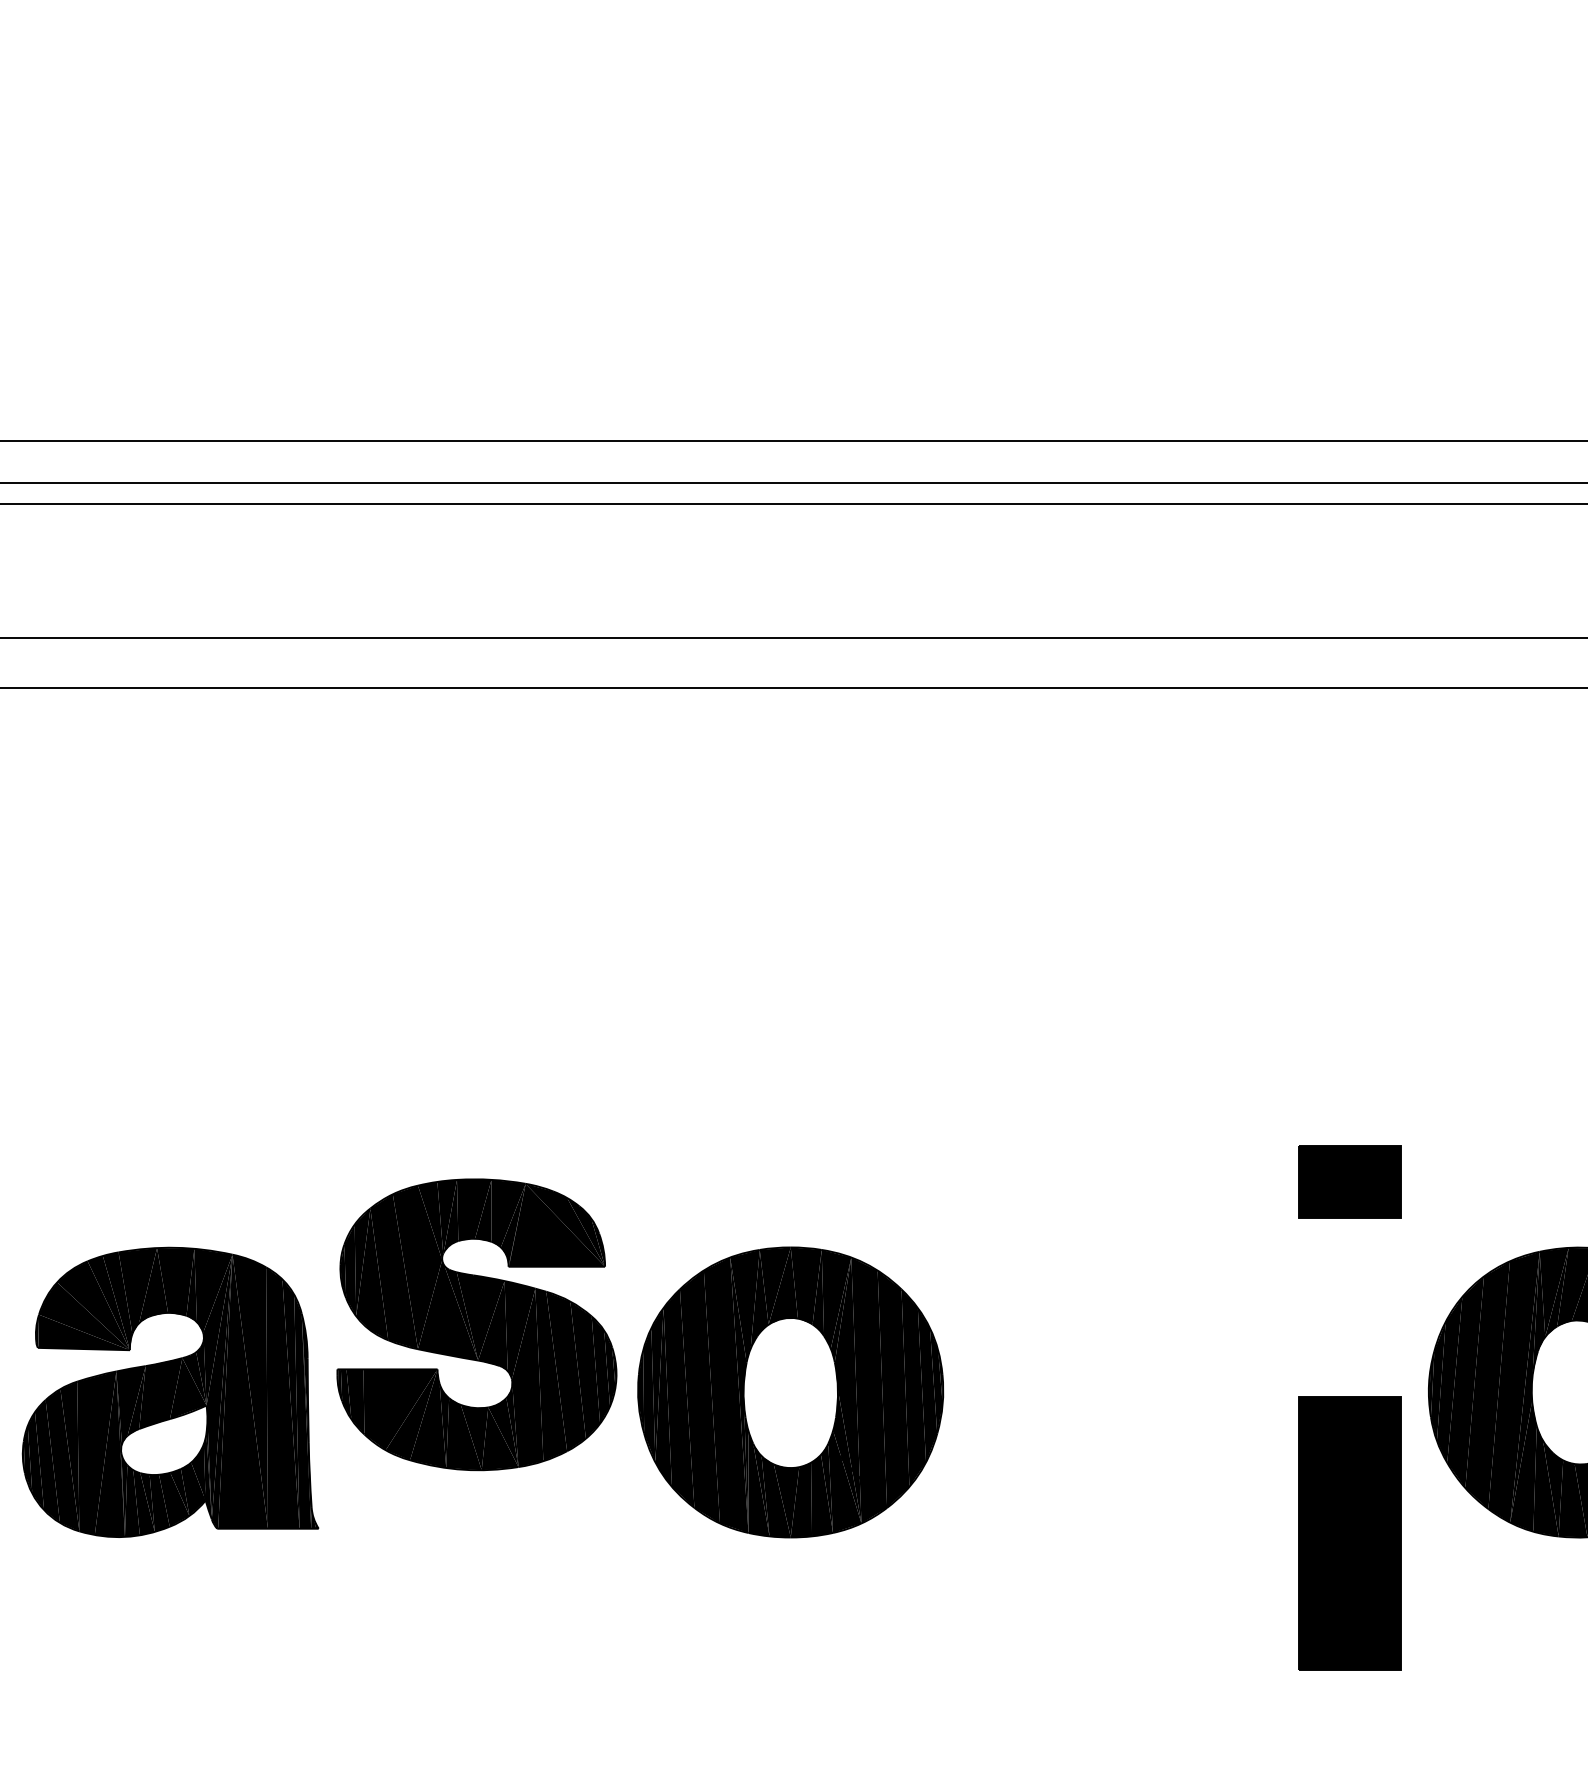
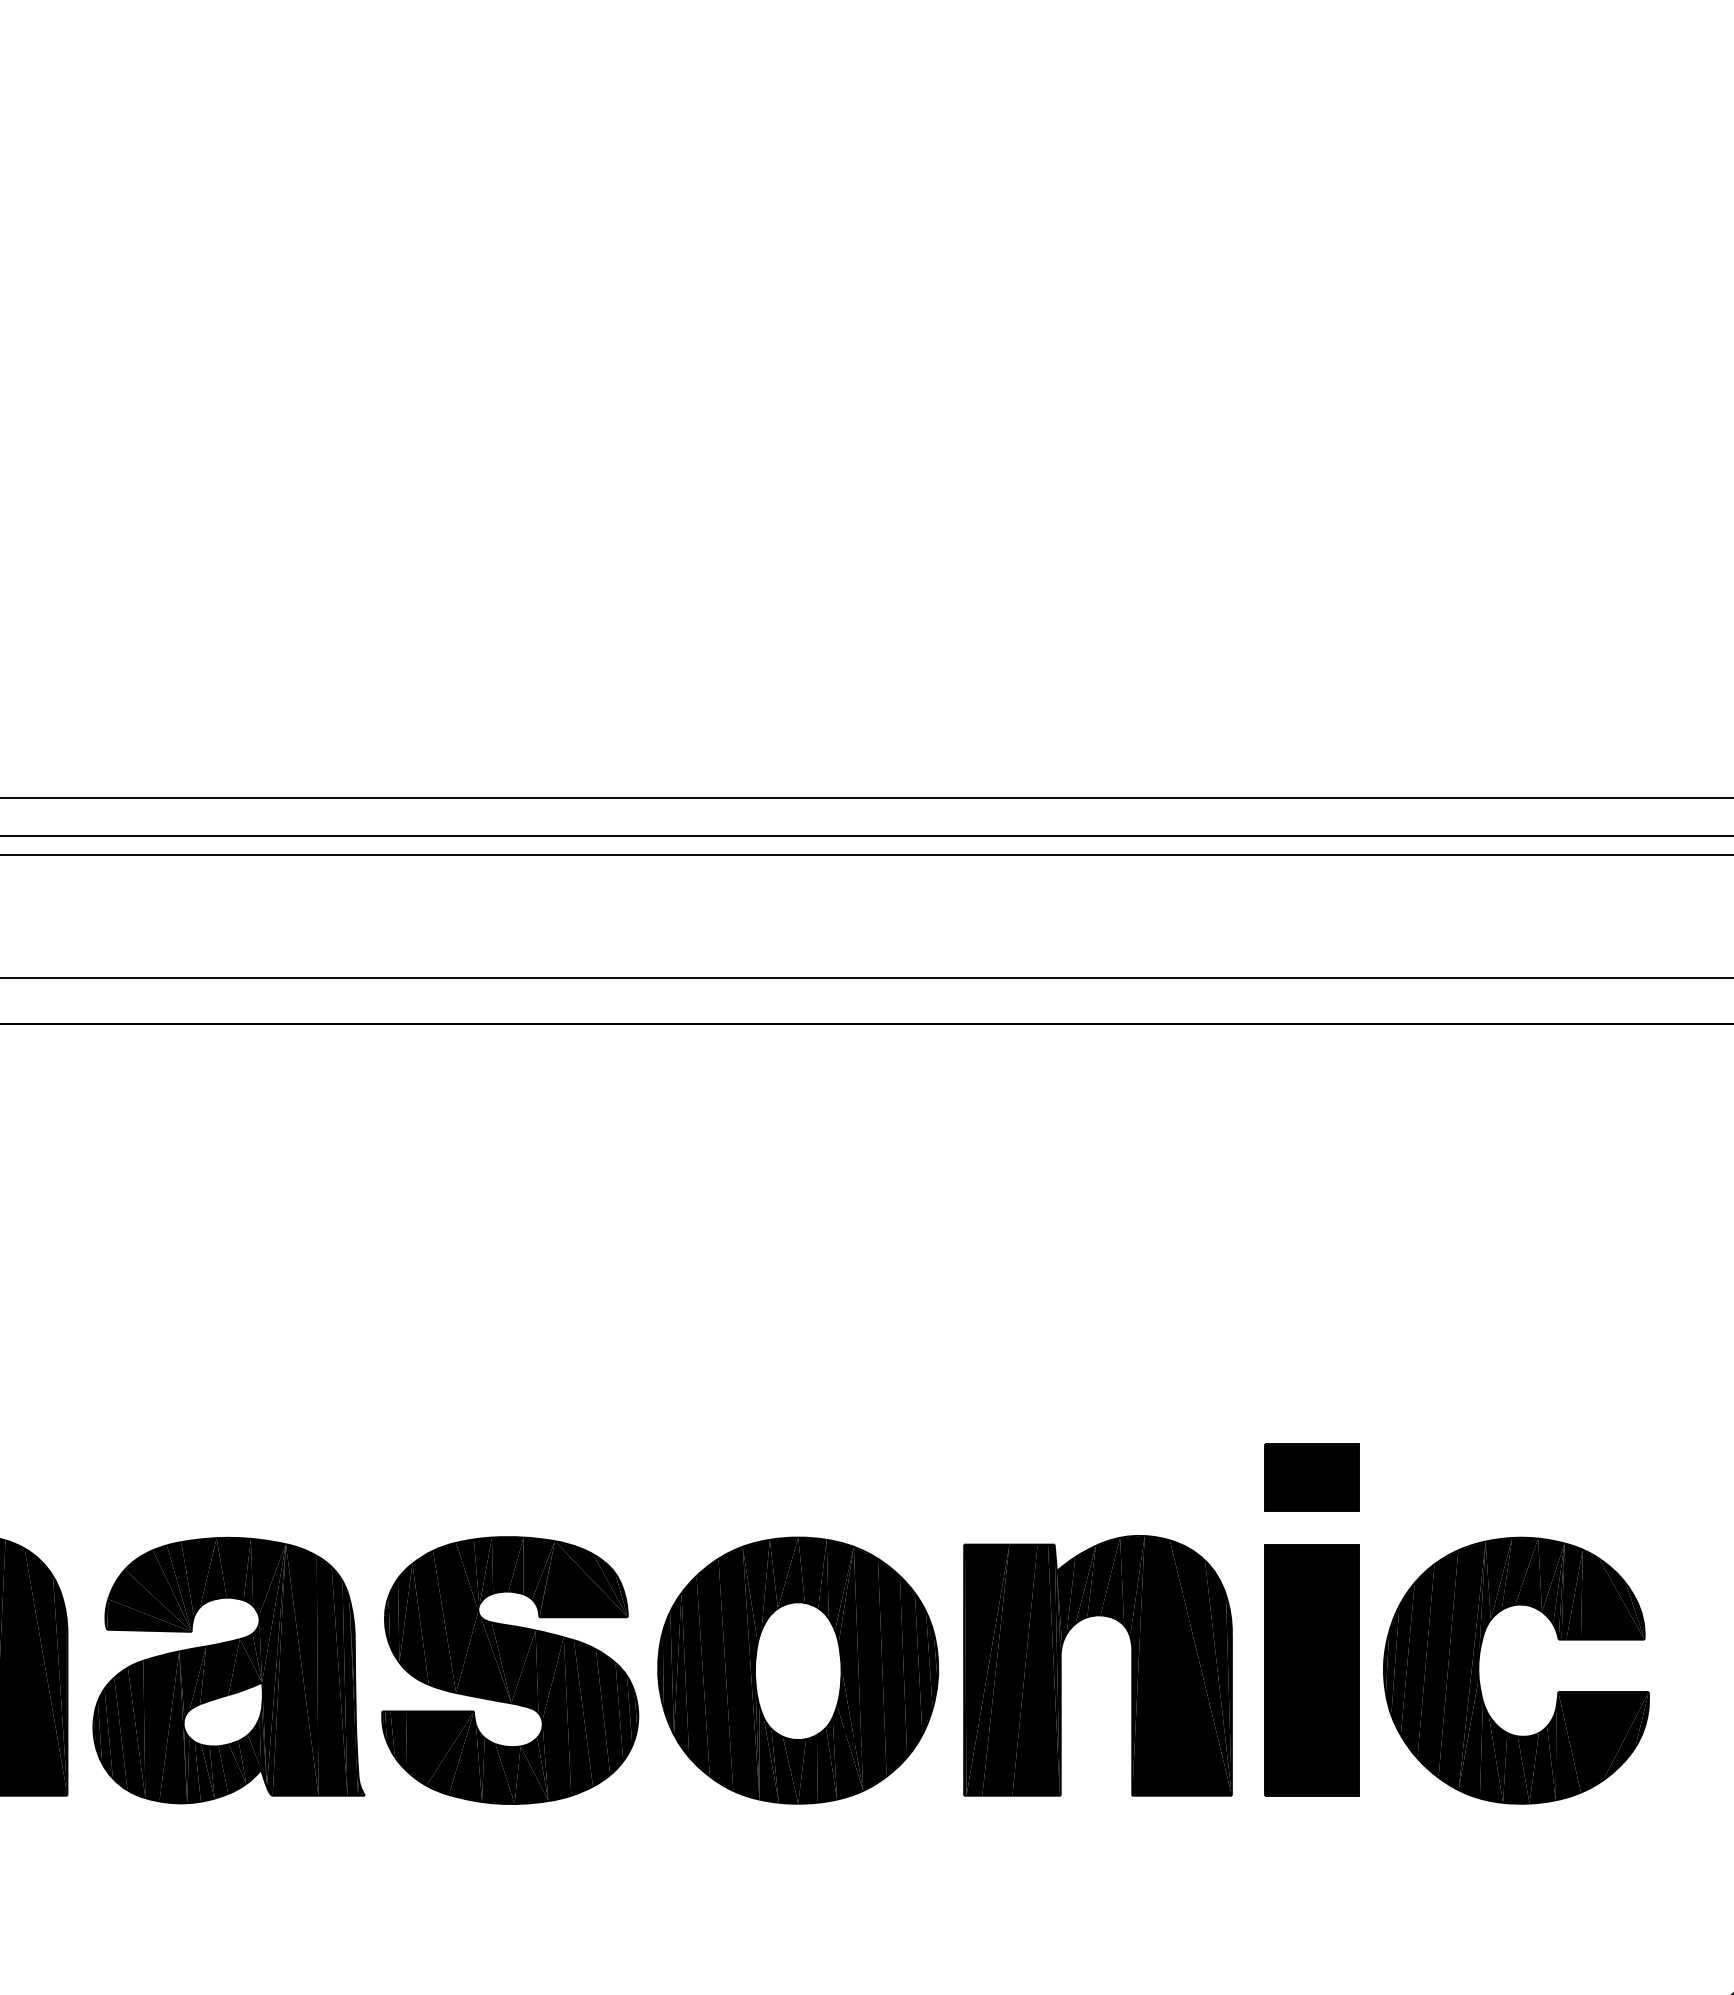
part: (477, 1324) -> (510, 1670), moved
part: (1153, 1386) -> (1131, 1665), added
part: (1349, 1533) -> (1311, 1670), moved

